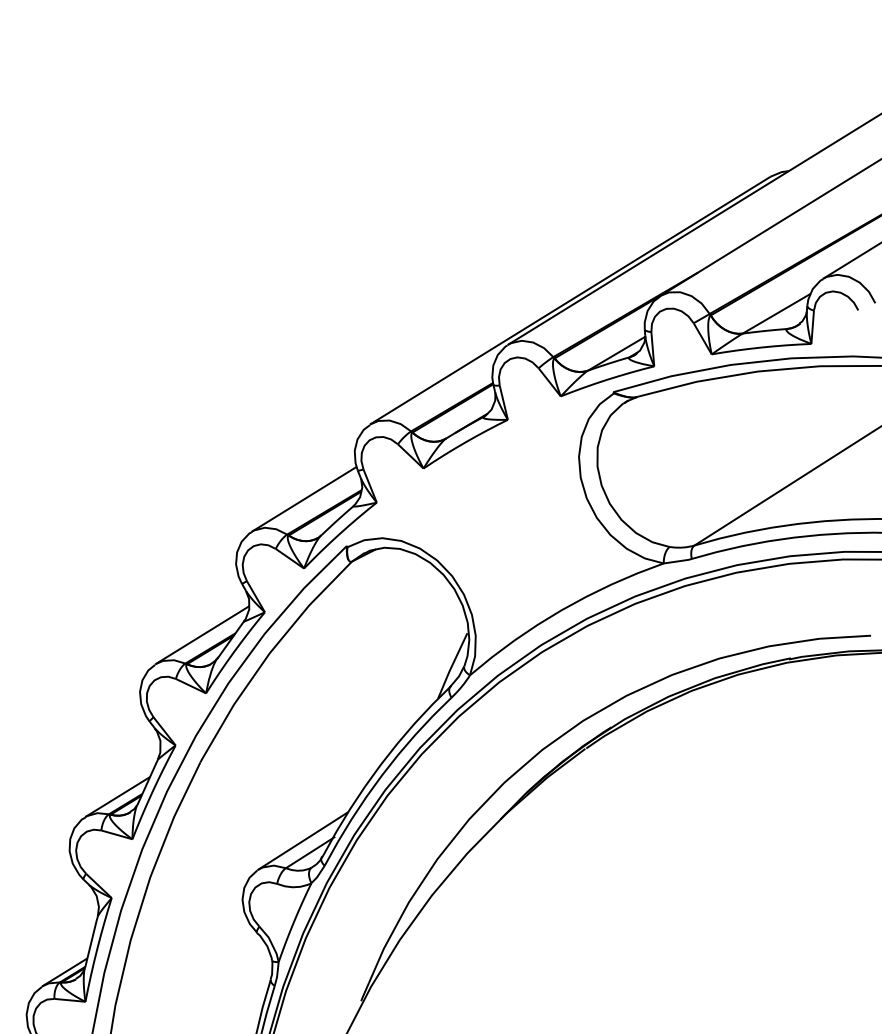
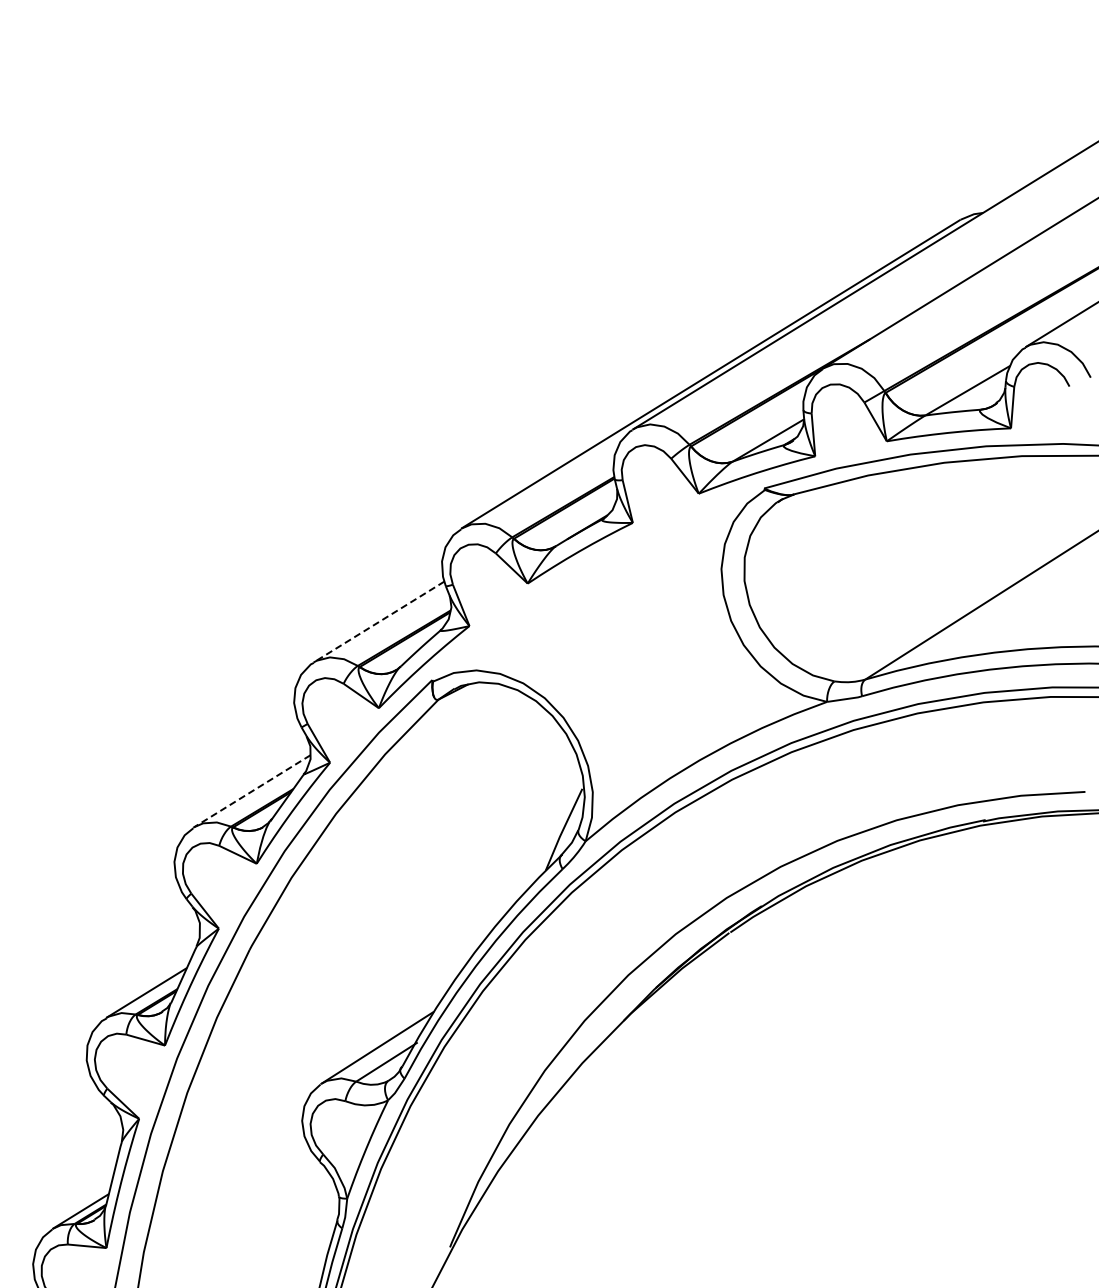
line: (304, 499) -> (379, 622), solid -> dashed
line: (202, 635) -> (252, 791), solid -> dashed

